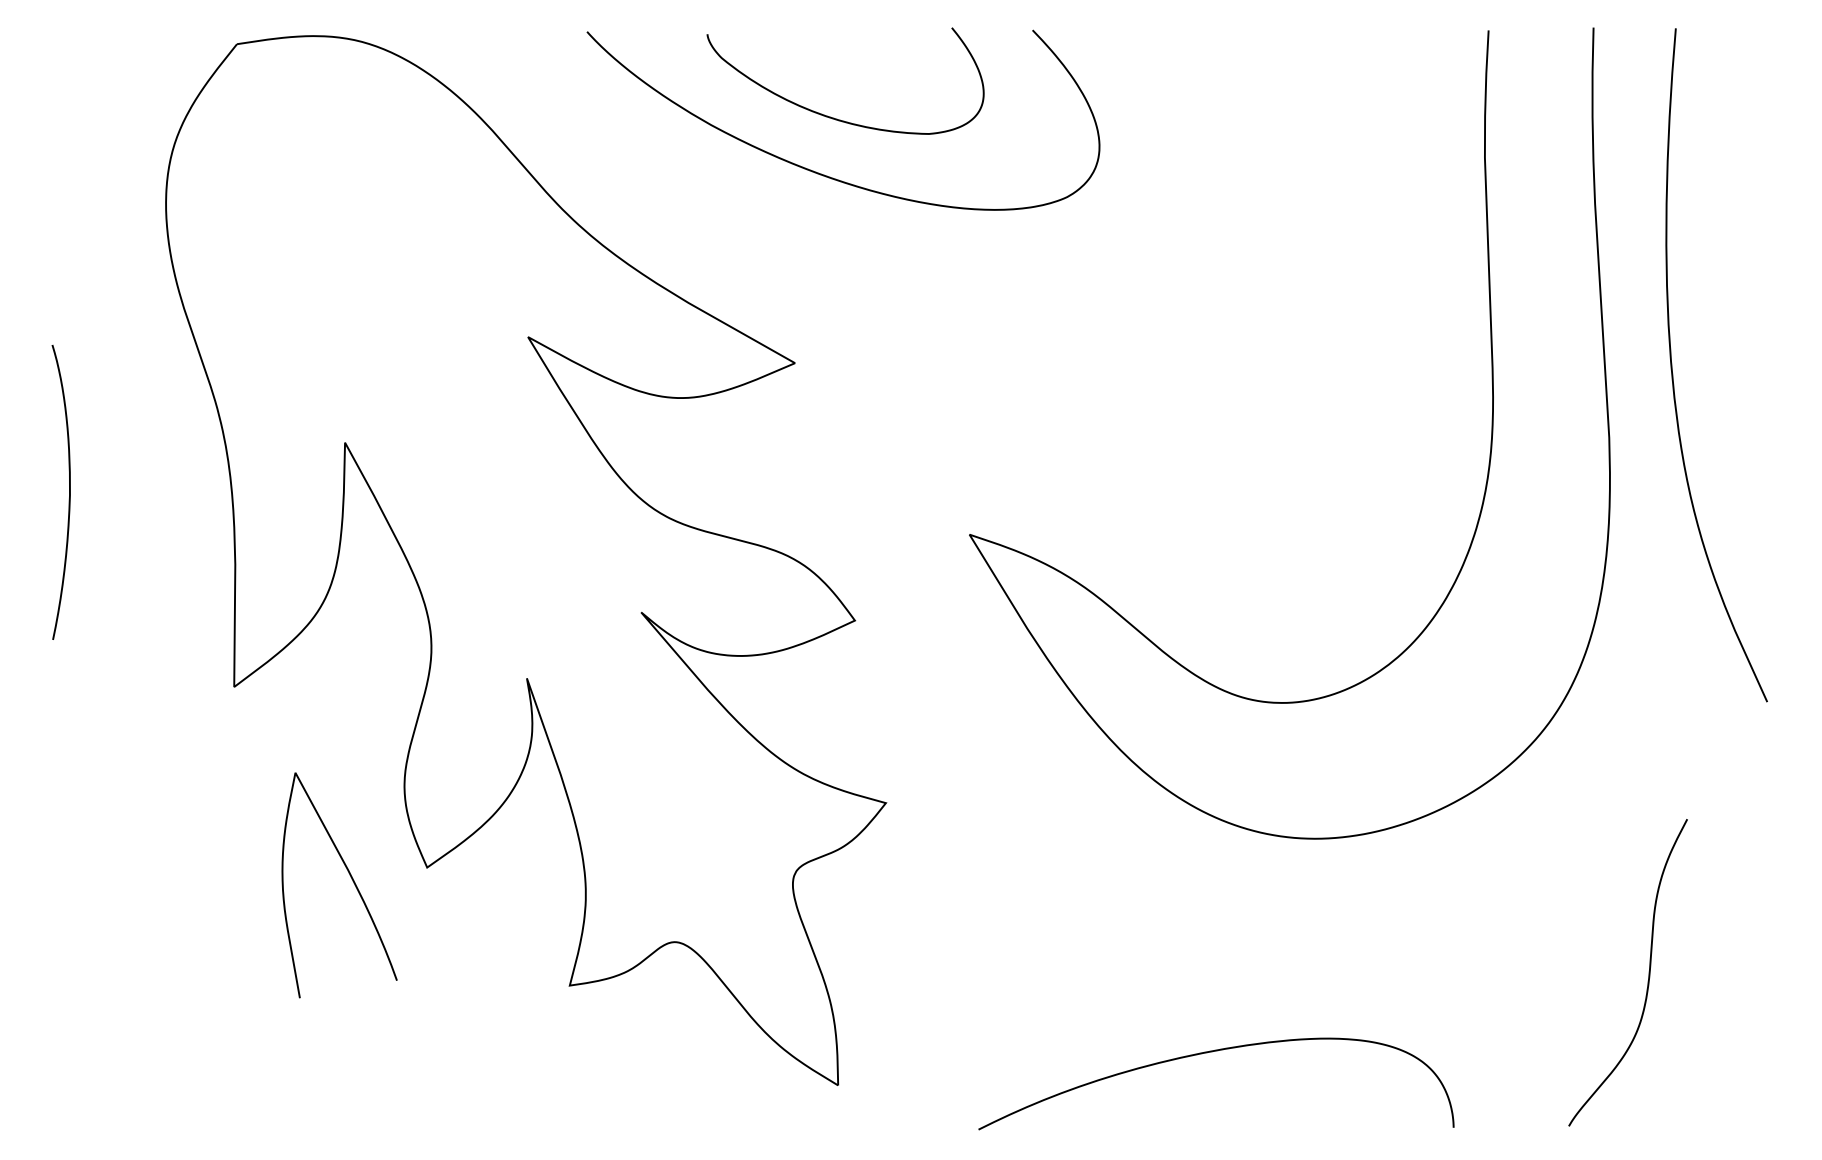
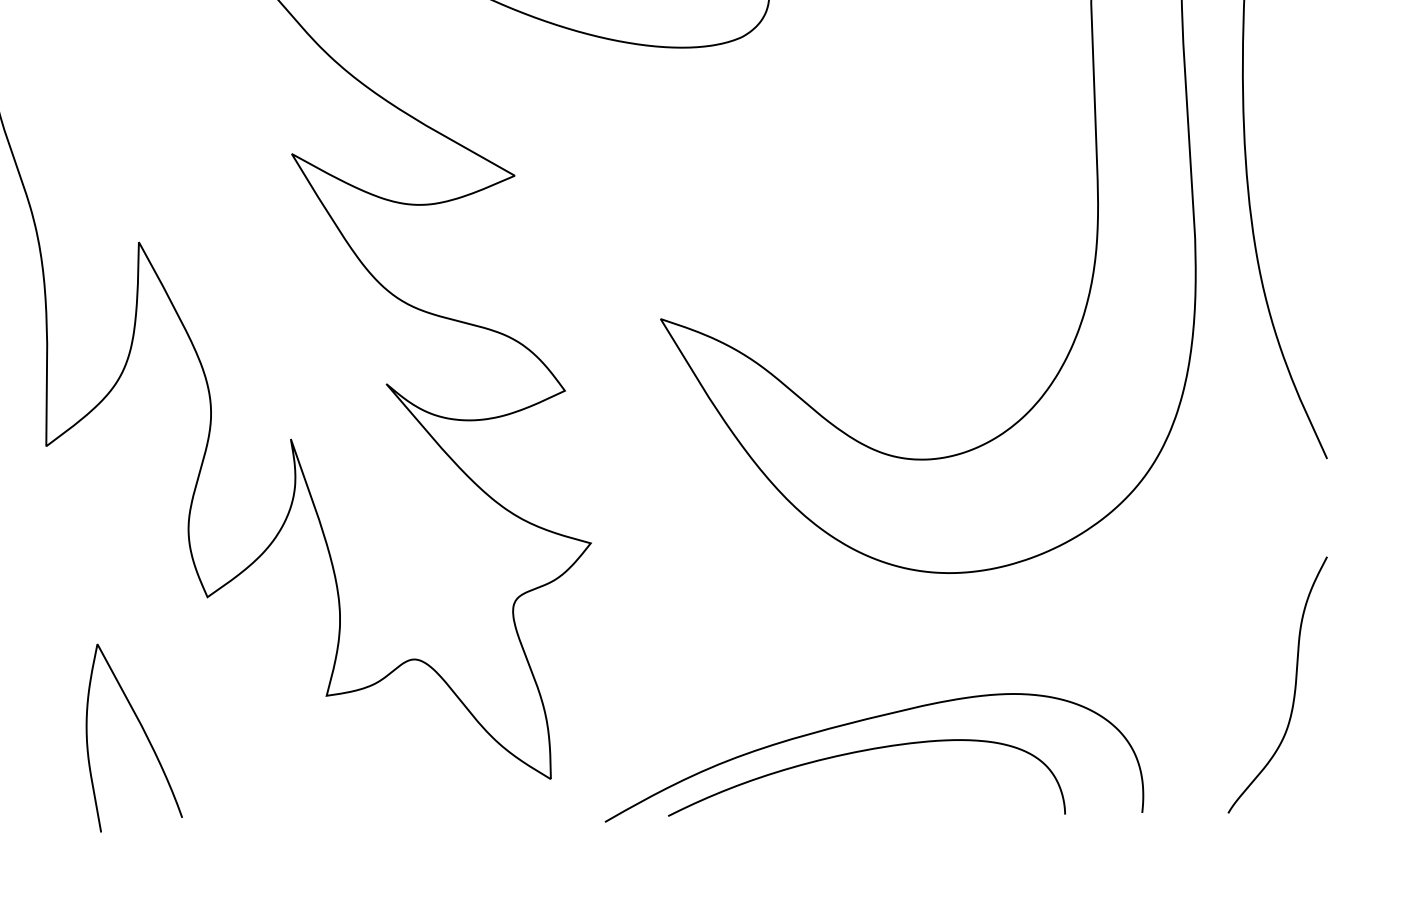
curve: (351, 879) -> (144, 733), moved
curve: (1648, 972) -> (1294, 684), moved
curve: (1213, 1015) -> (864, 720), added

